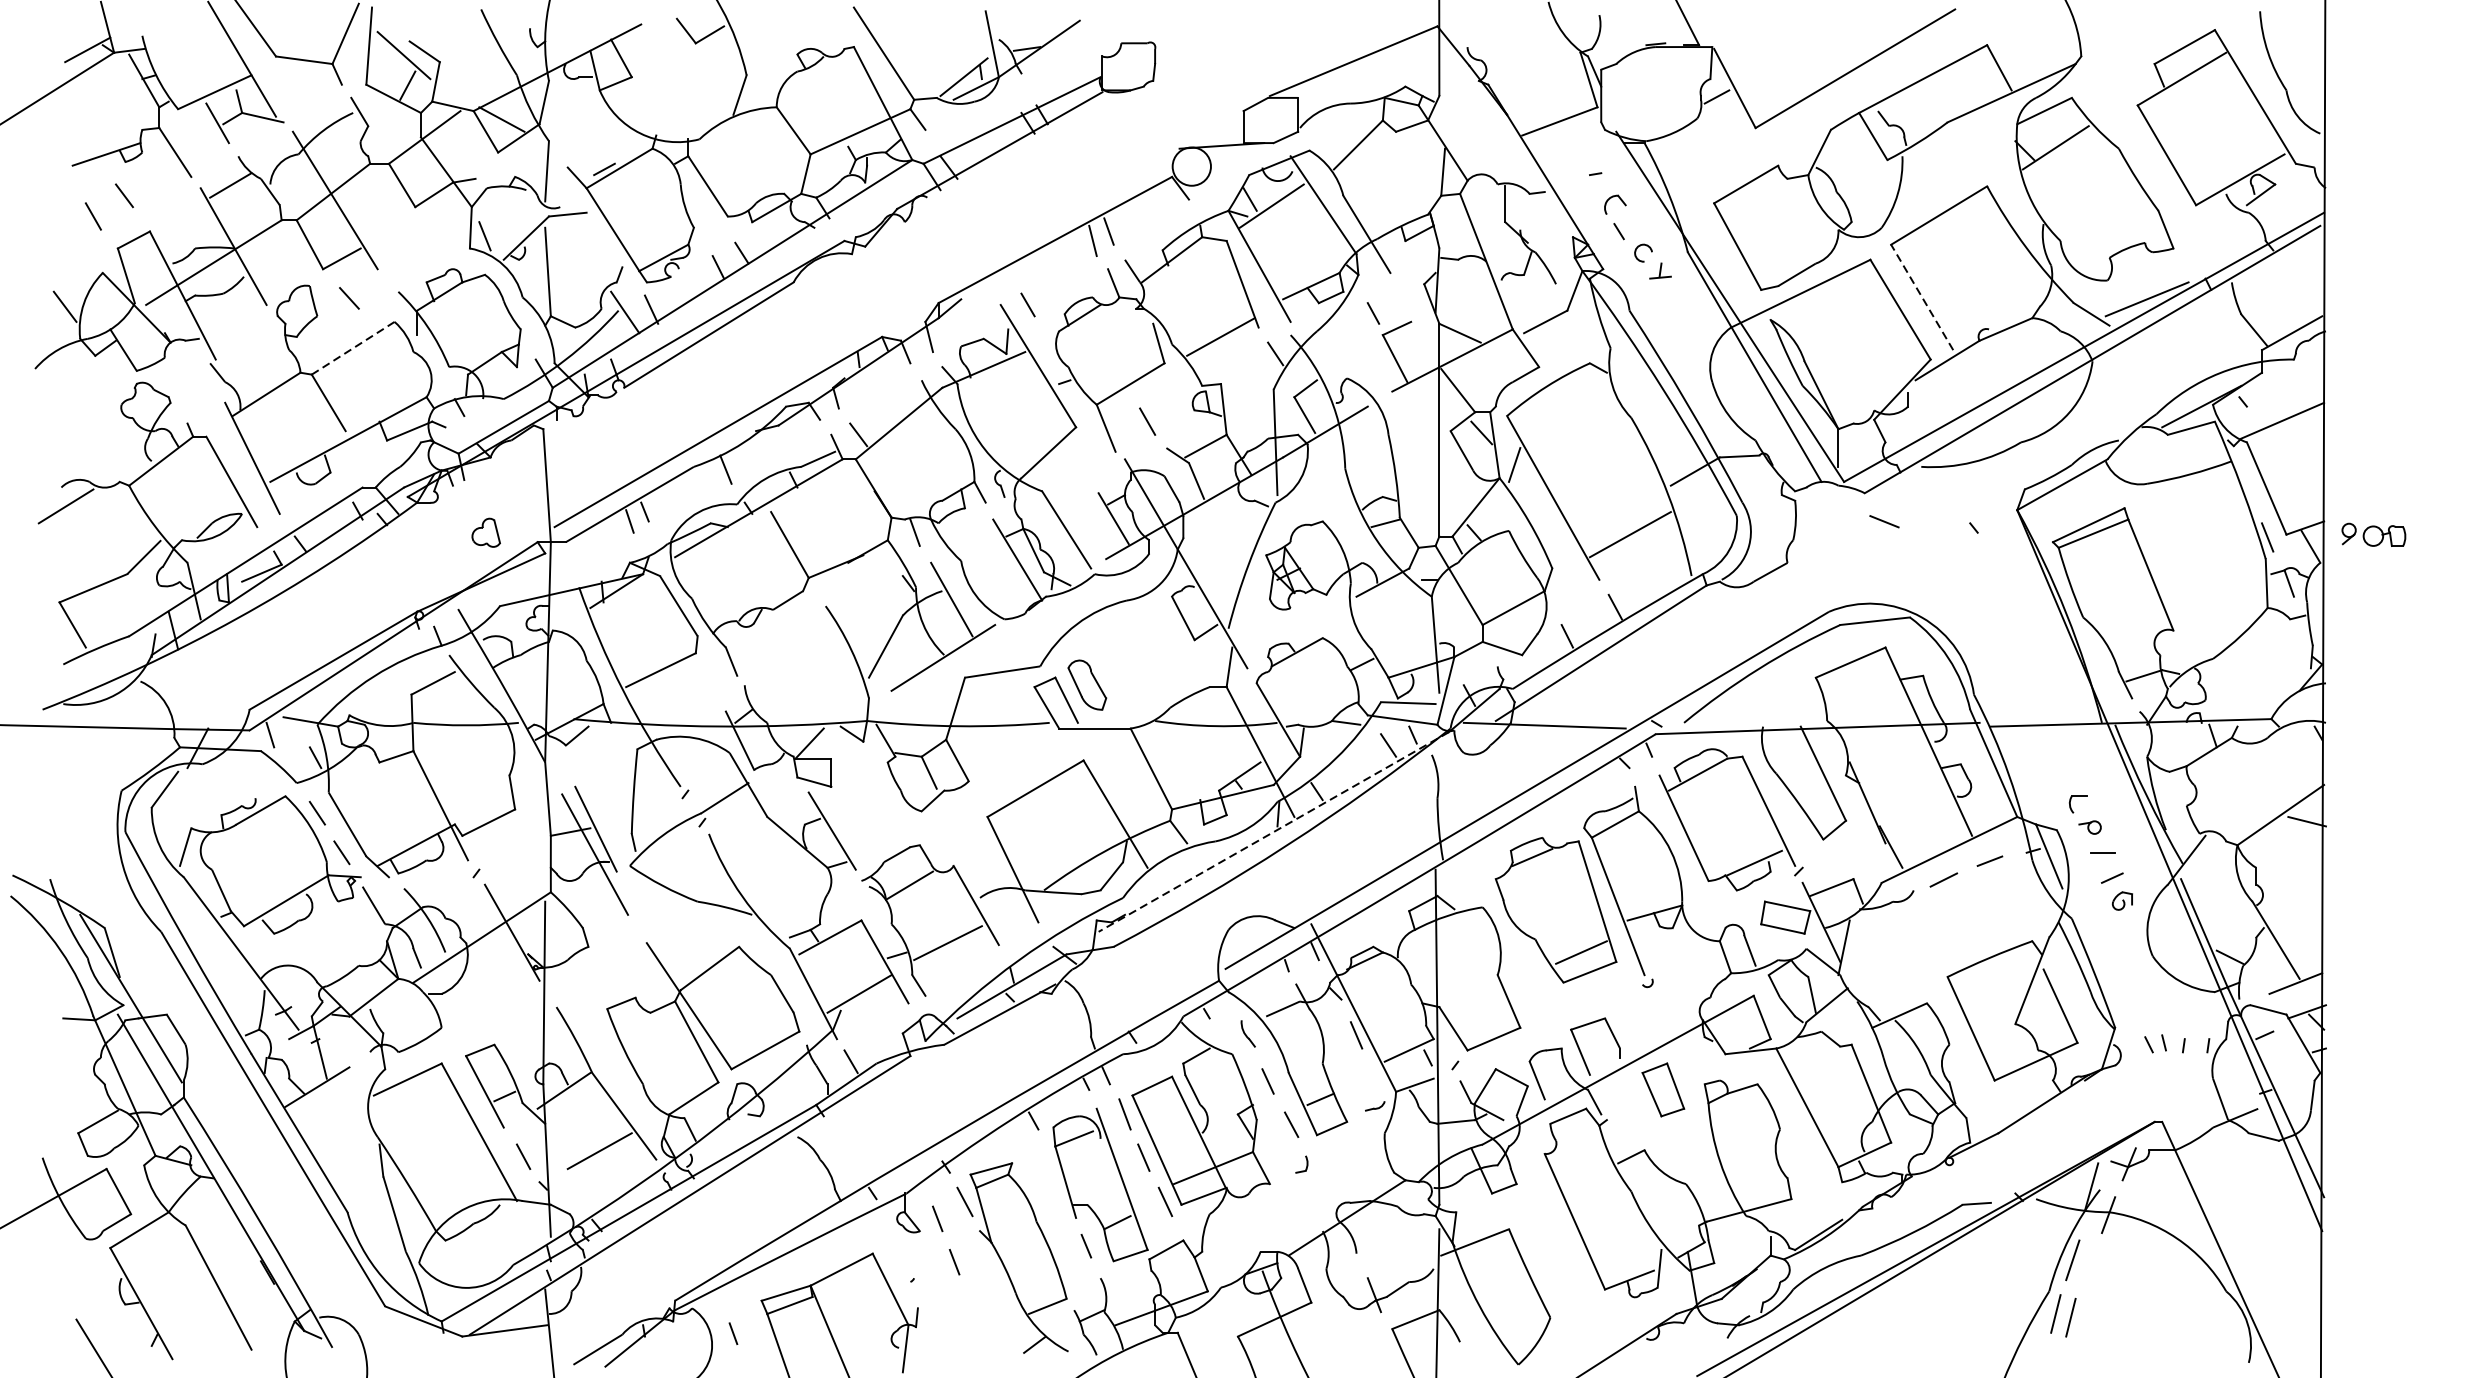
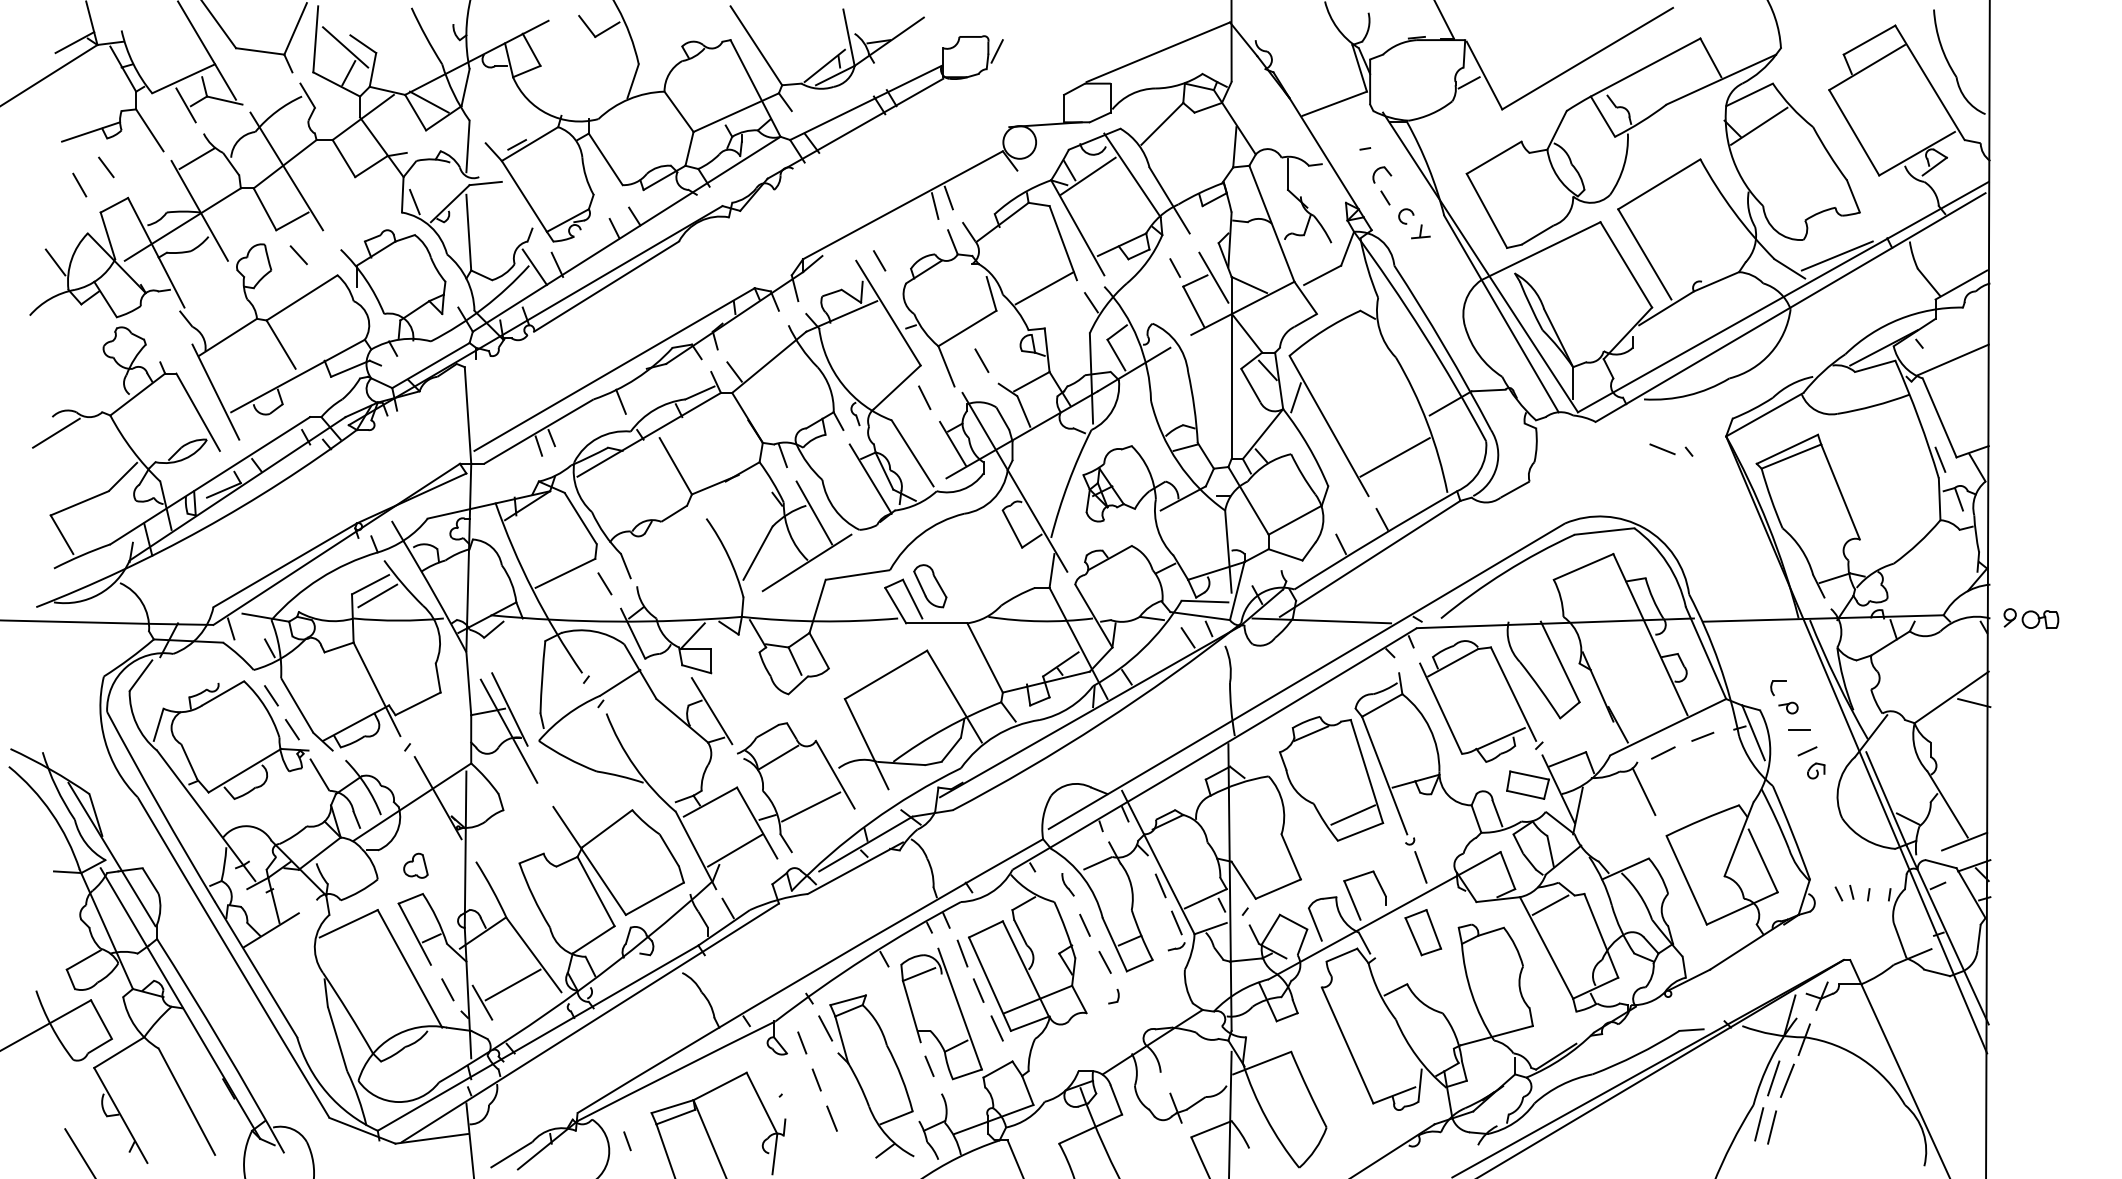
line: (1164, 60) -> (996, 51), added
line: (1921, 296) -> (1644, 253), dashed -> solid
line: (1418, 324) -> (1213, 277), added
line: (353, 347) -> (302, 297), dashed -> solid
line: (1080, 464) -> (924, 397), added
line: (1884, 521) -> (1662, 449), moved
part: (485, 532) -> (415, 865), moved
part: (2374, 534) -> (2031, 618), moved
line: (706, 681) -> (604, 583), added
line: (441, 696) -> (377, 595), added
line: (1273, 832) -> (1089, 712), dashed -> solid
line: (1920, 925) -> (1643, 791), added
line: (1660, 1013) -> (1420, 867), added
line: (1811, 1057) -> (1550, 904), added
line: (1374, 1078) -> (1176, 922), added
line: (564, 1171) -> (482, 1002), added
line: (2088, 1262) -> (1787, 1080), added
line: (971, 1307) -> (831, 1118), added

